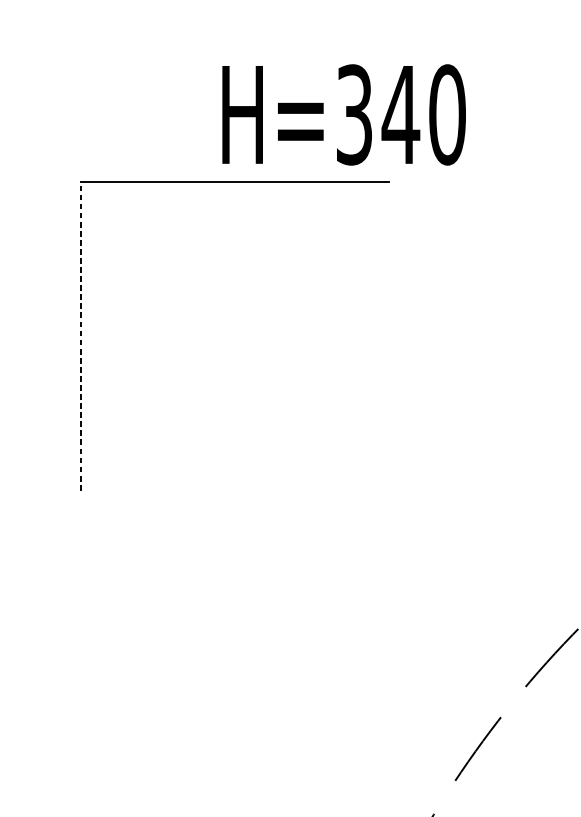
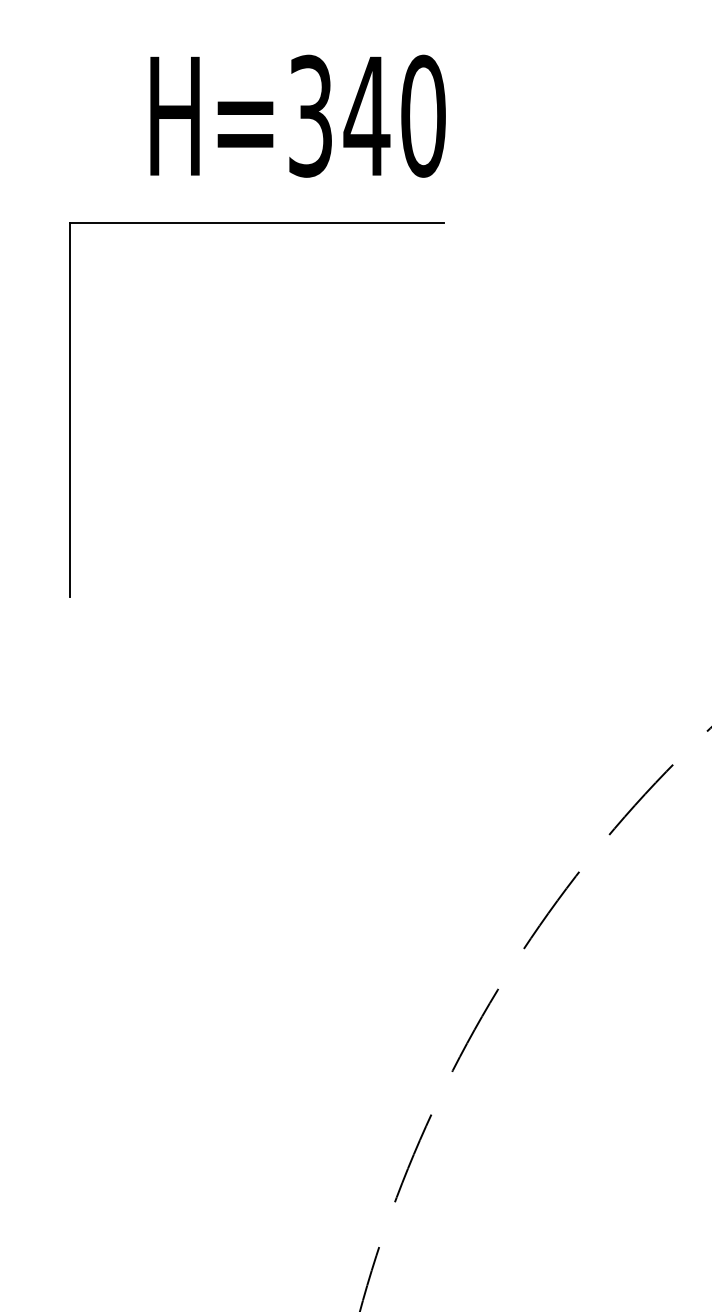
text: (343, 114) -> (297, 115), moved
line: (81, 336) -> (70, 409), dashed -> solid

